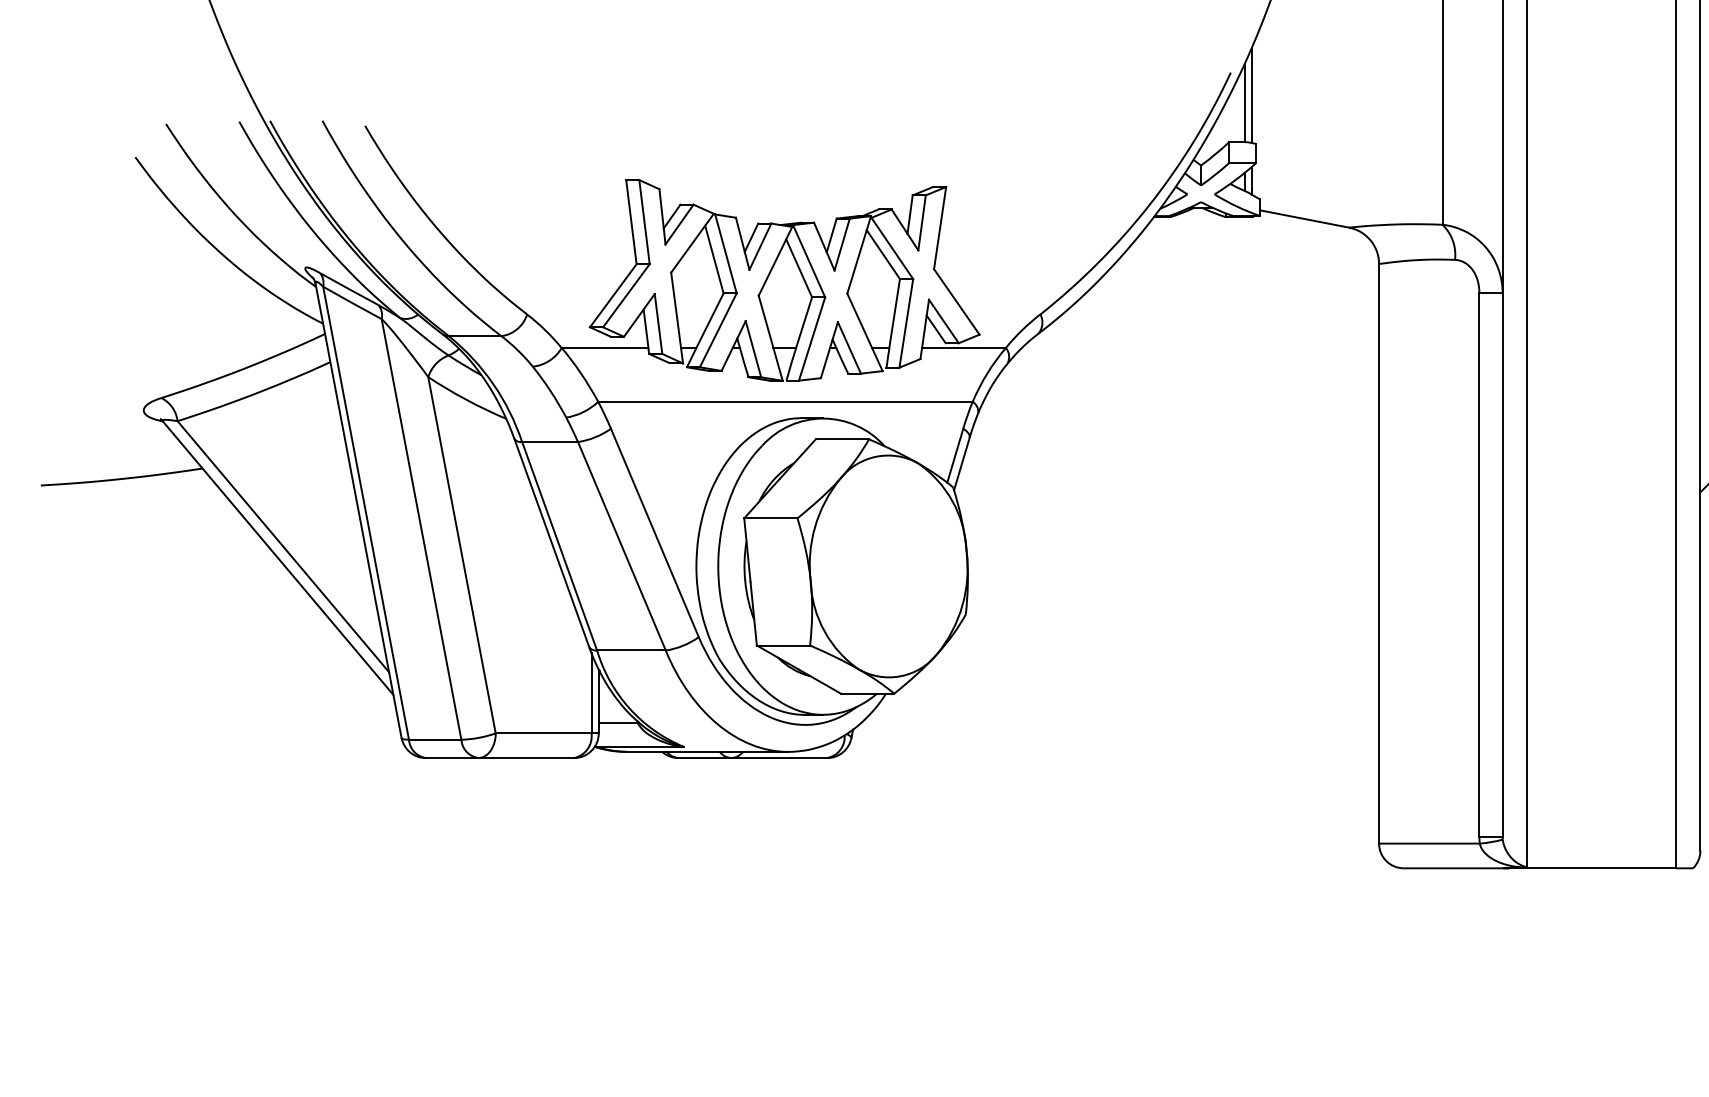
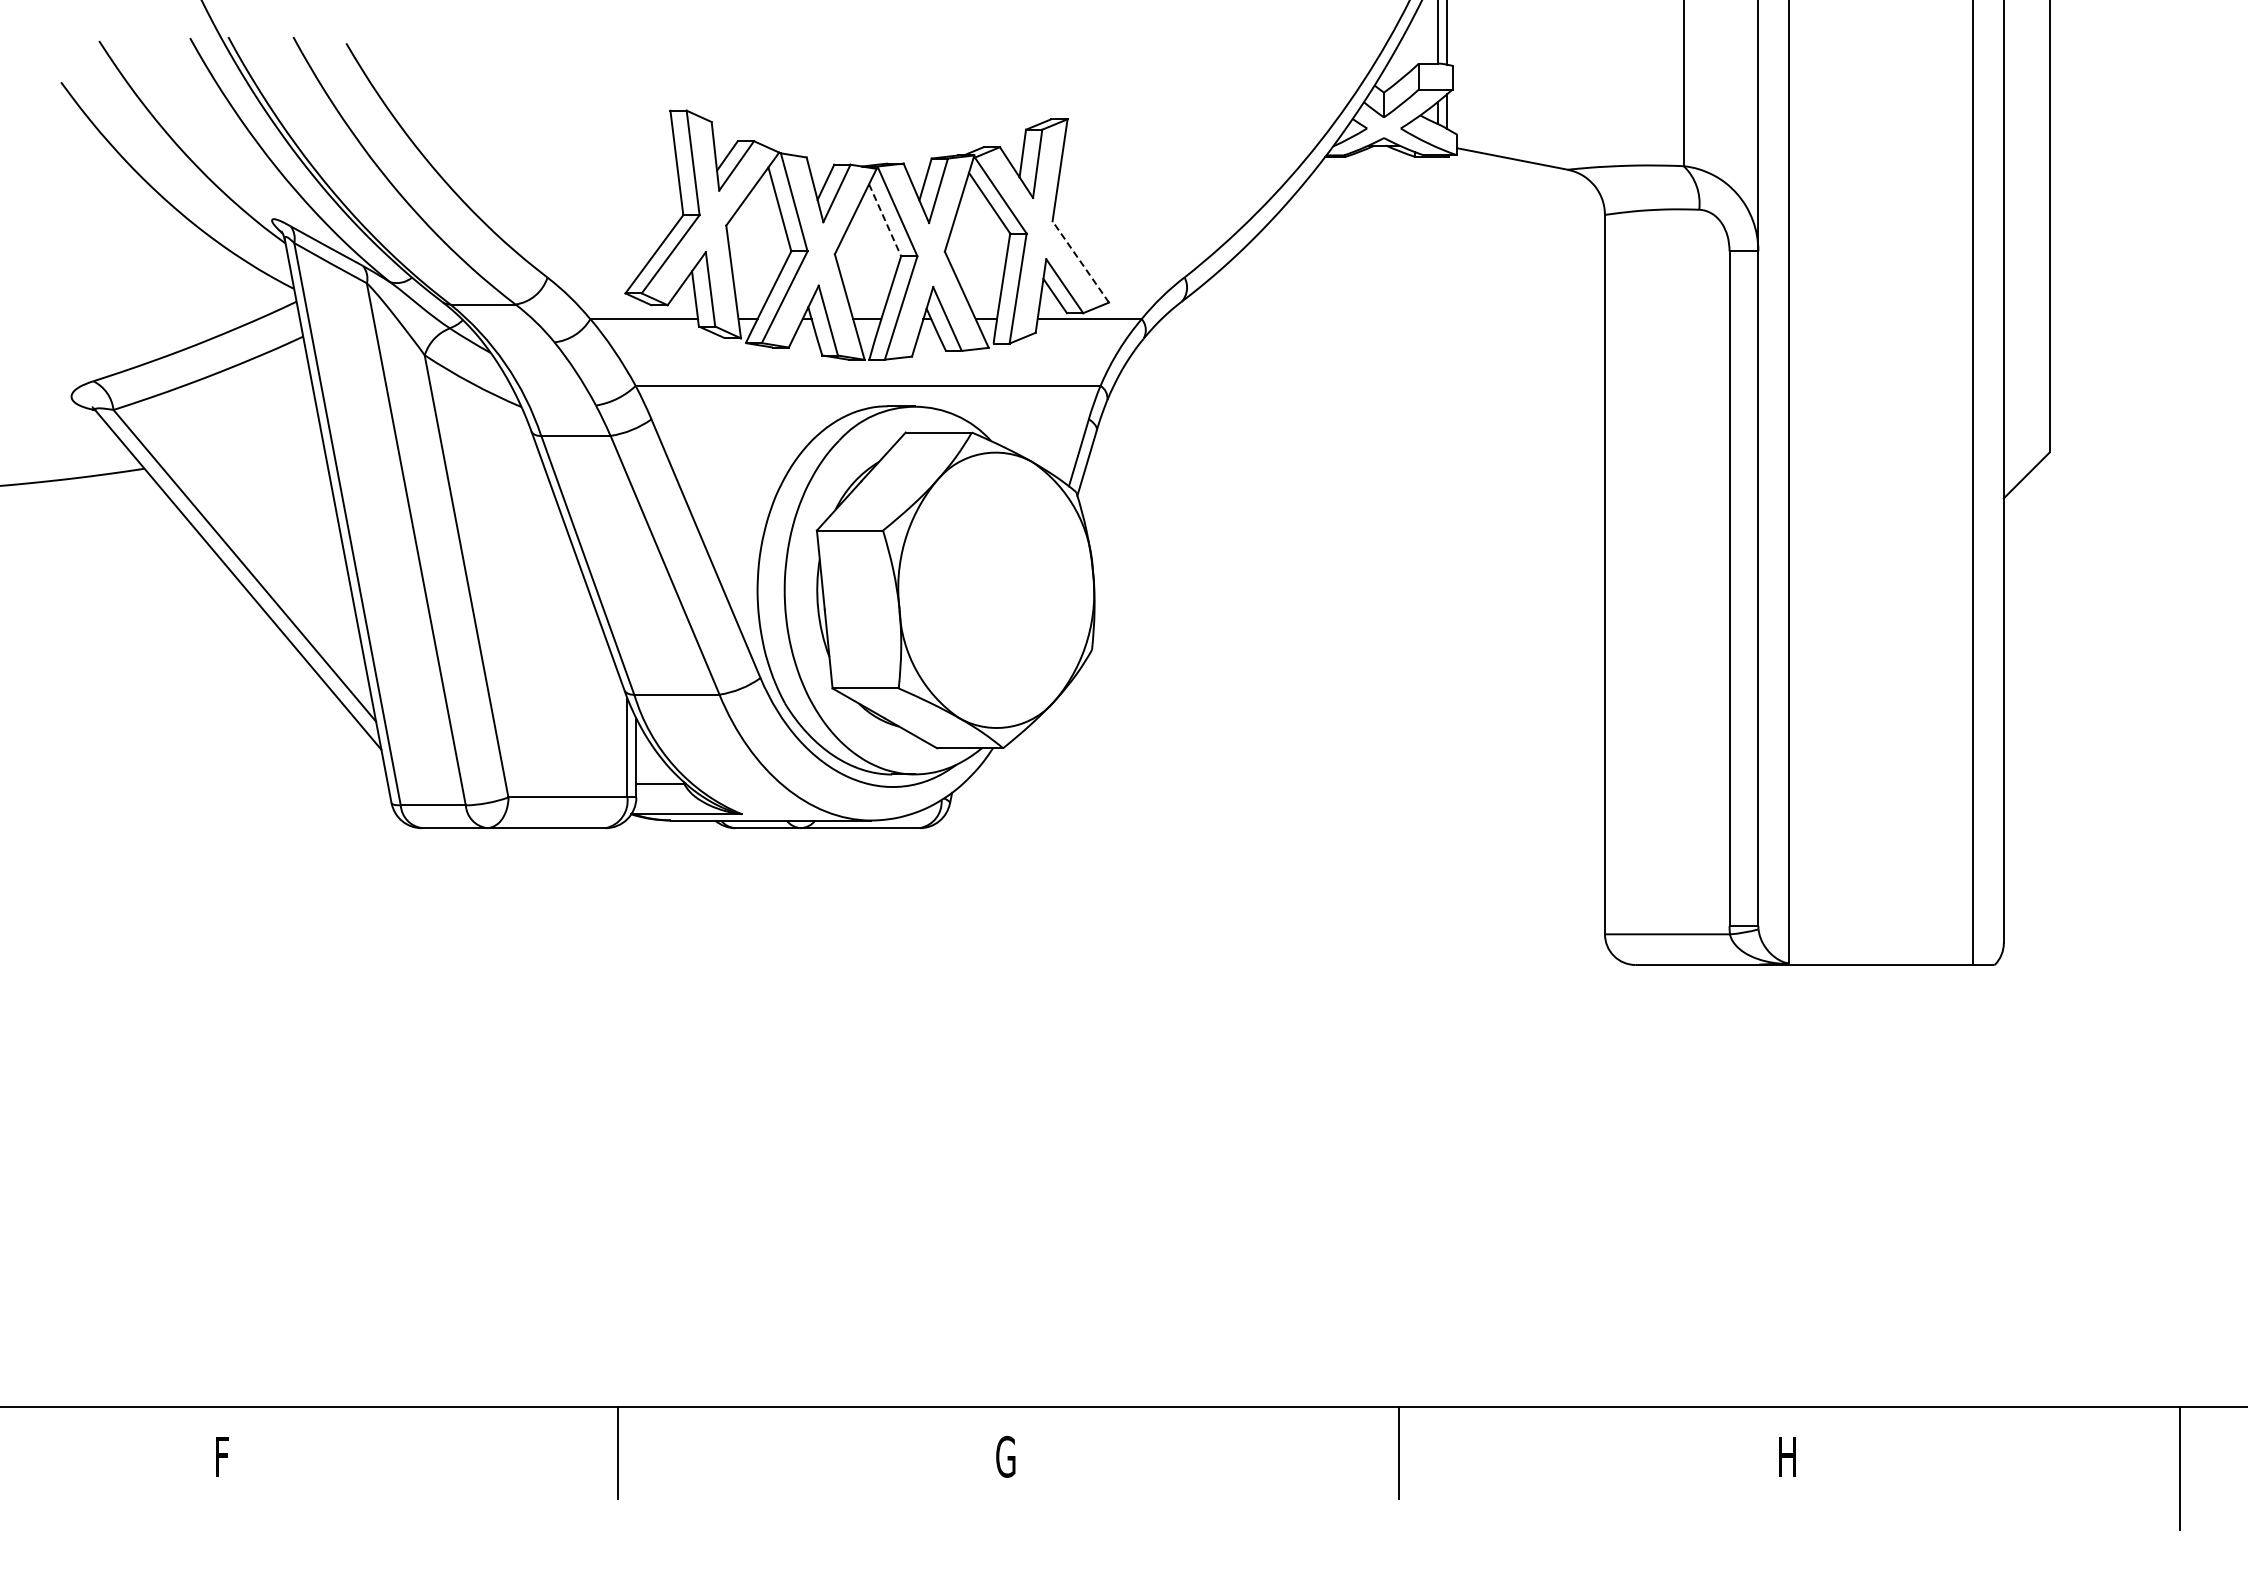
line: (799, 268) -> (885, 220), solid -> dashed
line: (956, 301) -> (1080, 261), solid -> dashed

